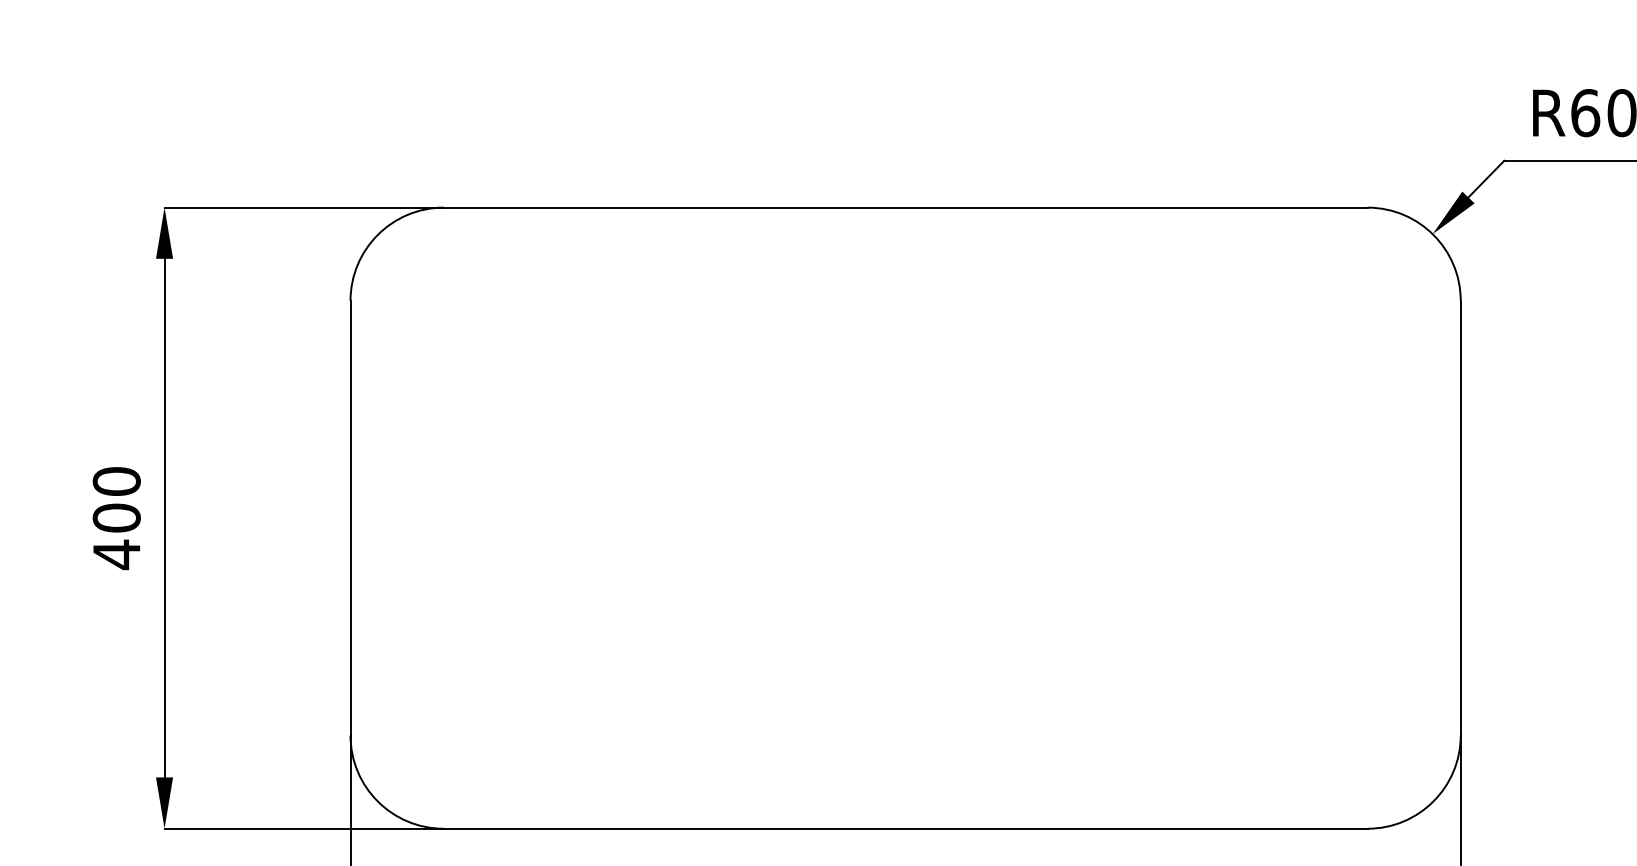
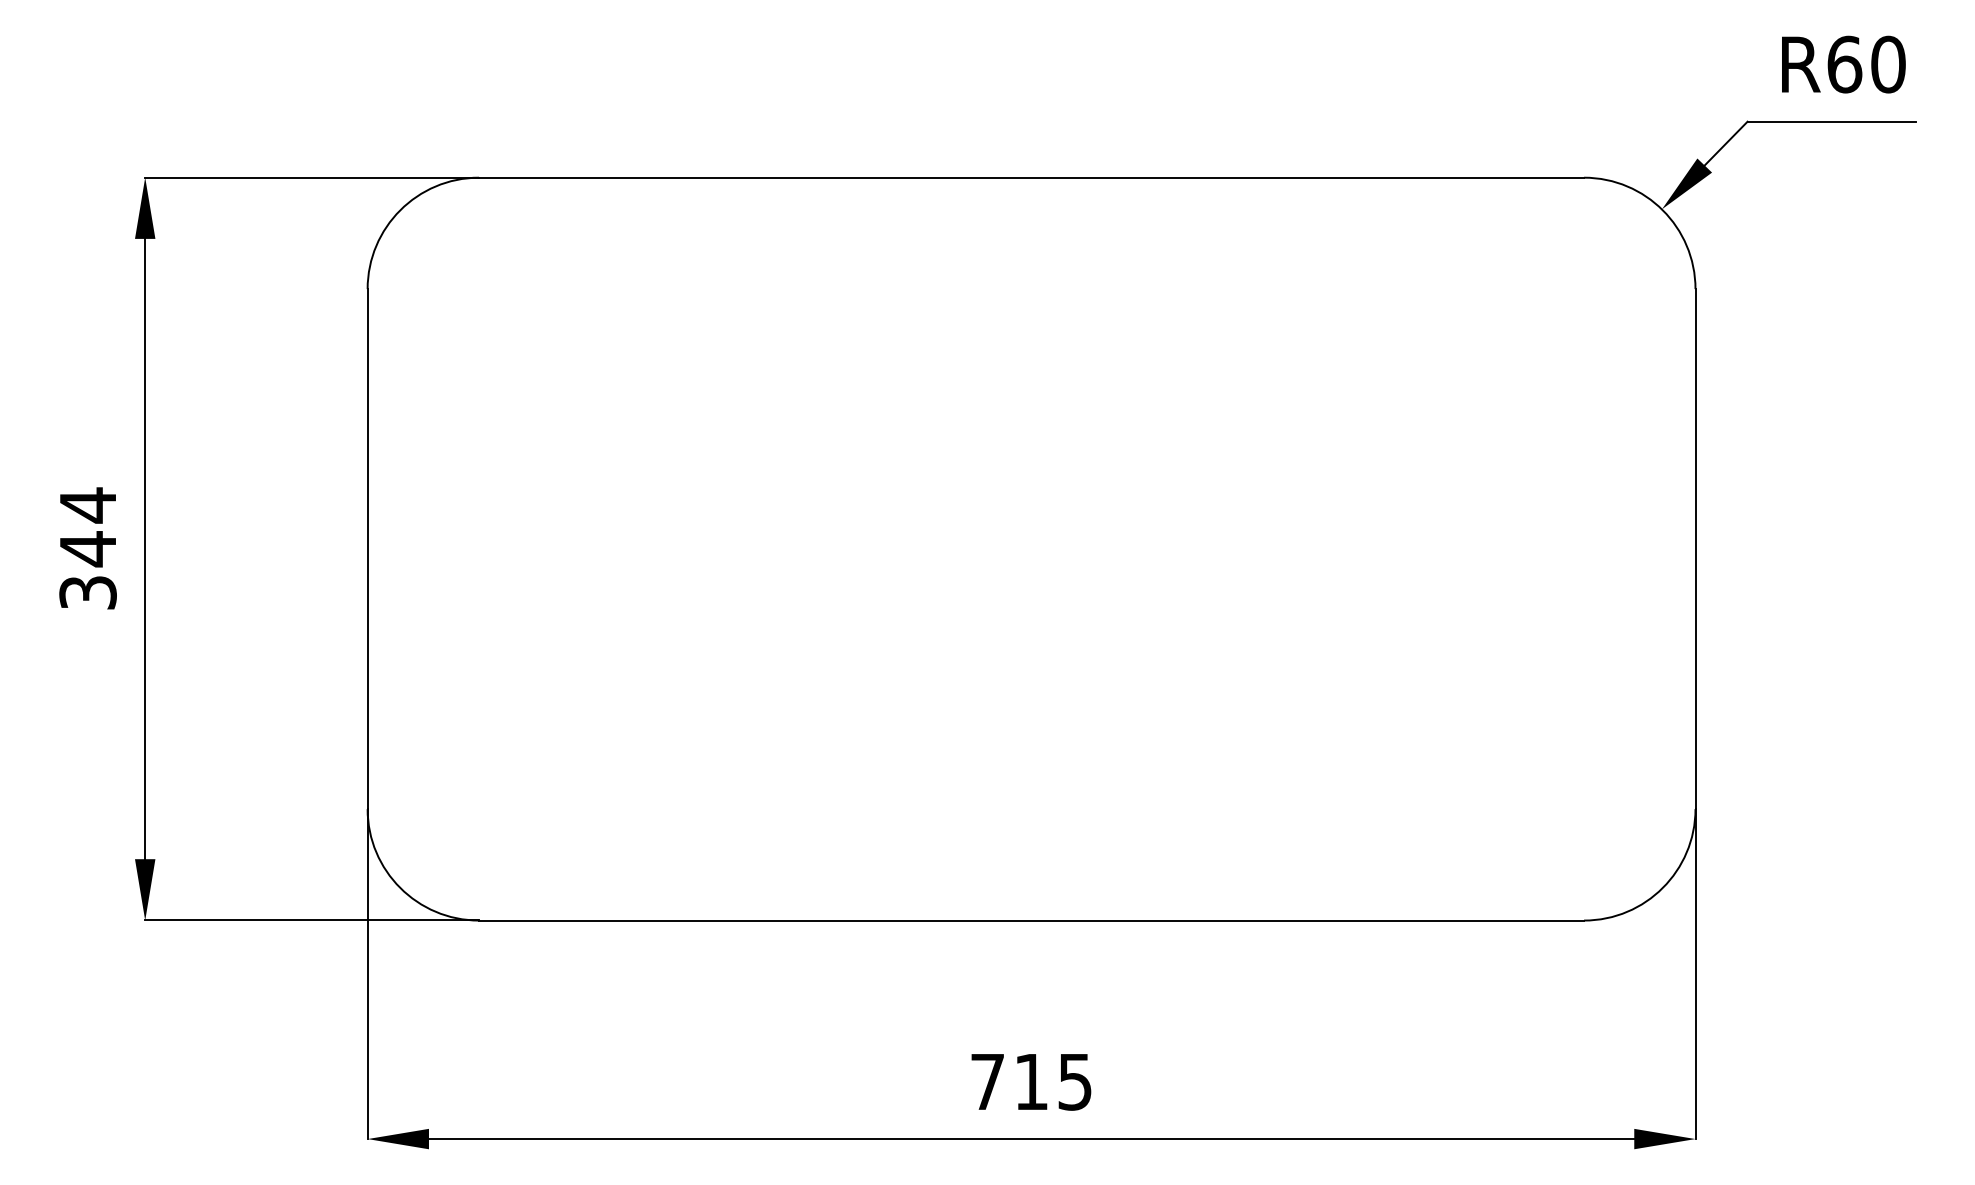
text: (116, 518) -> (87, 549), 400 -> 344

